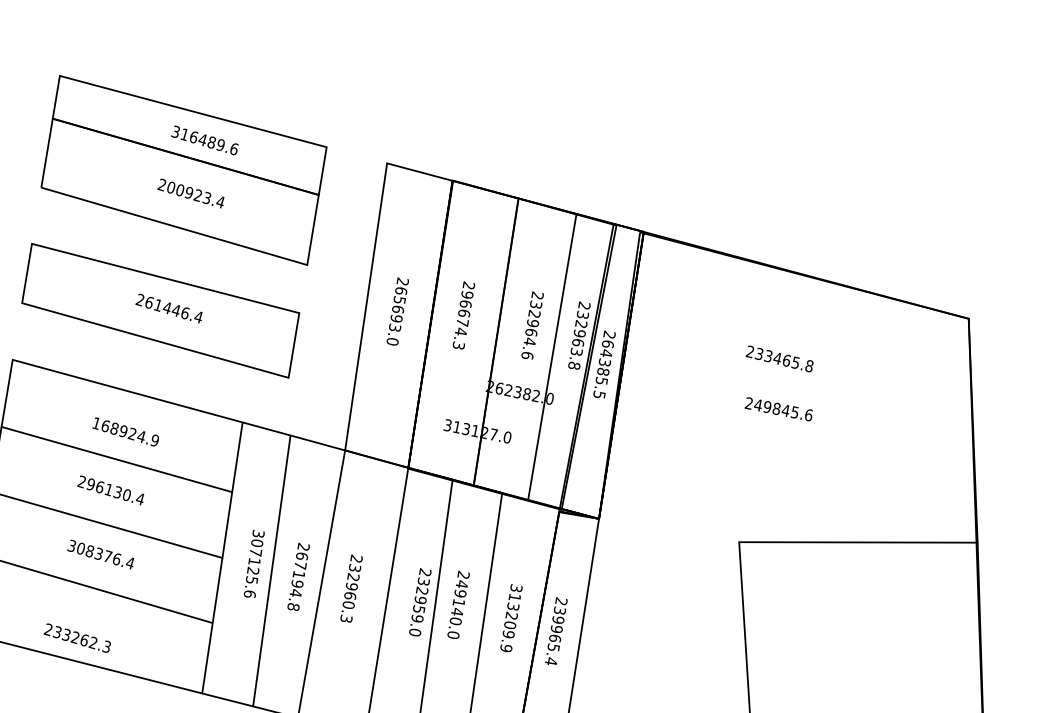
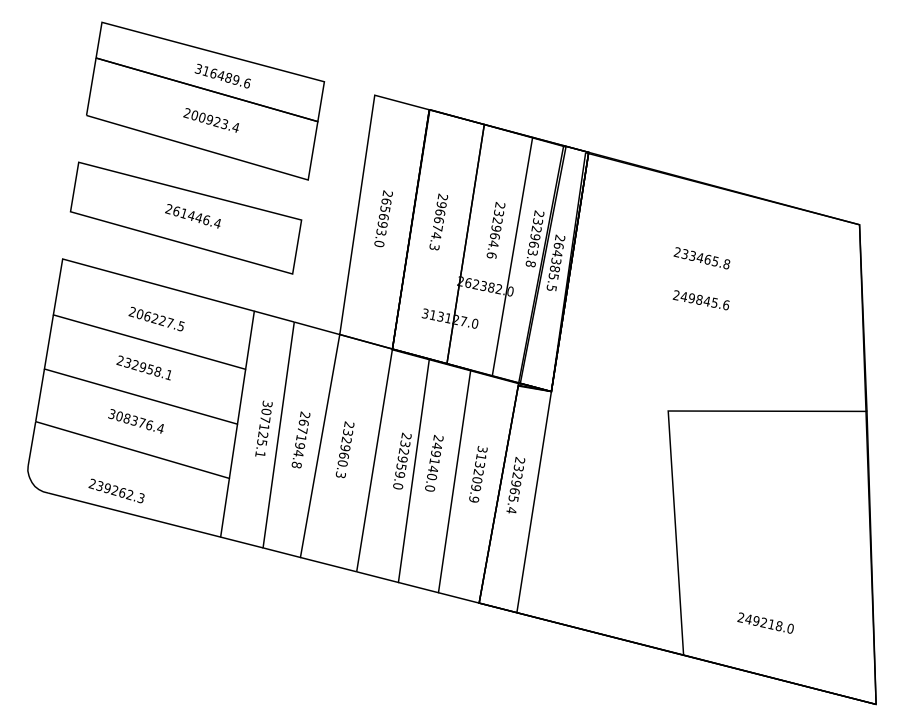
text: (125, 431) -> (156, 318), 168924.9 -> 206227.5
text: (115, 491) -> (148, 368), 296130.4 -> 232958.1
text: (250, 594) -> (260, 454), 307125.6 -> 307125.1
text: (558, 619) -> (517, 475), 239965.4 -> 232965.4
text: (65, 635) -> (106, 488), 233262.3 -> 239262.3

